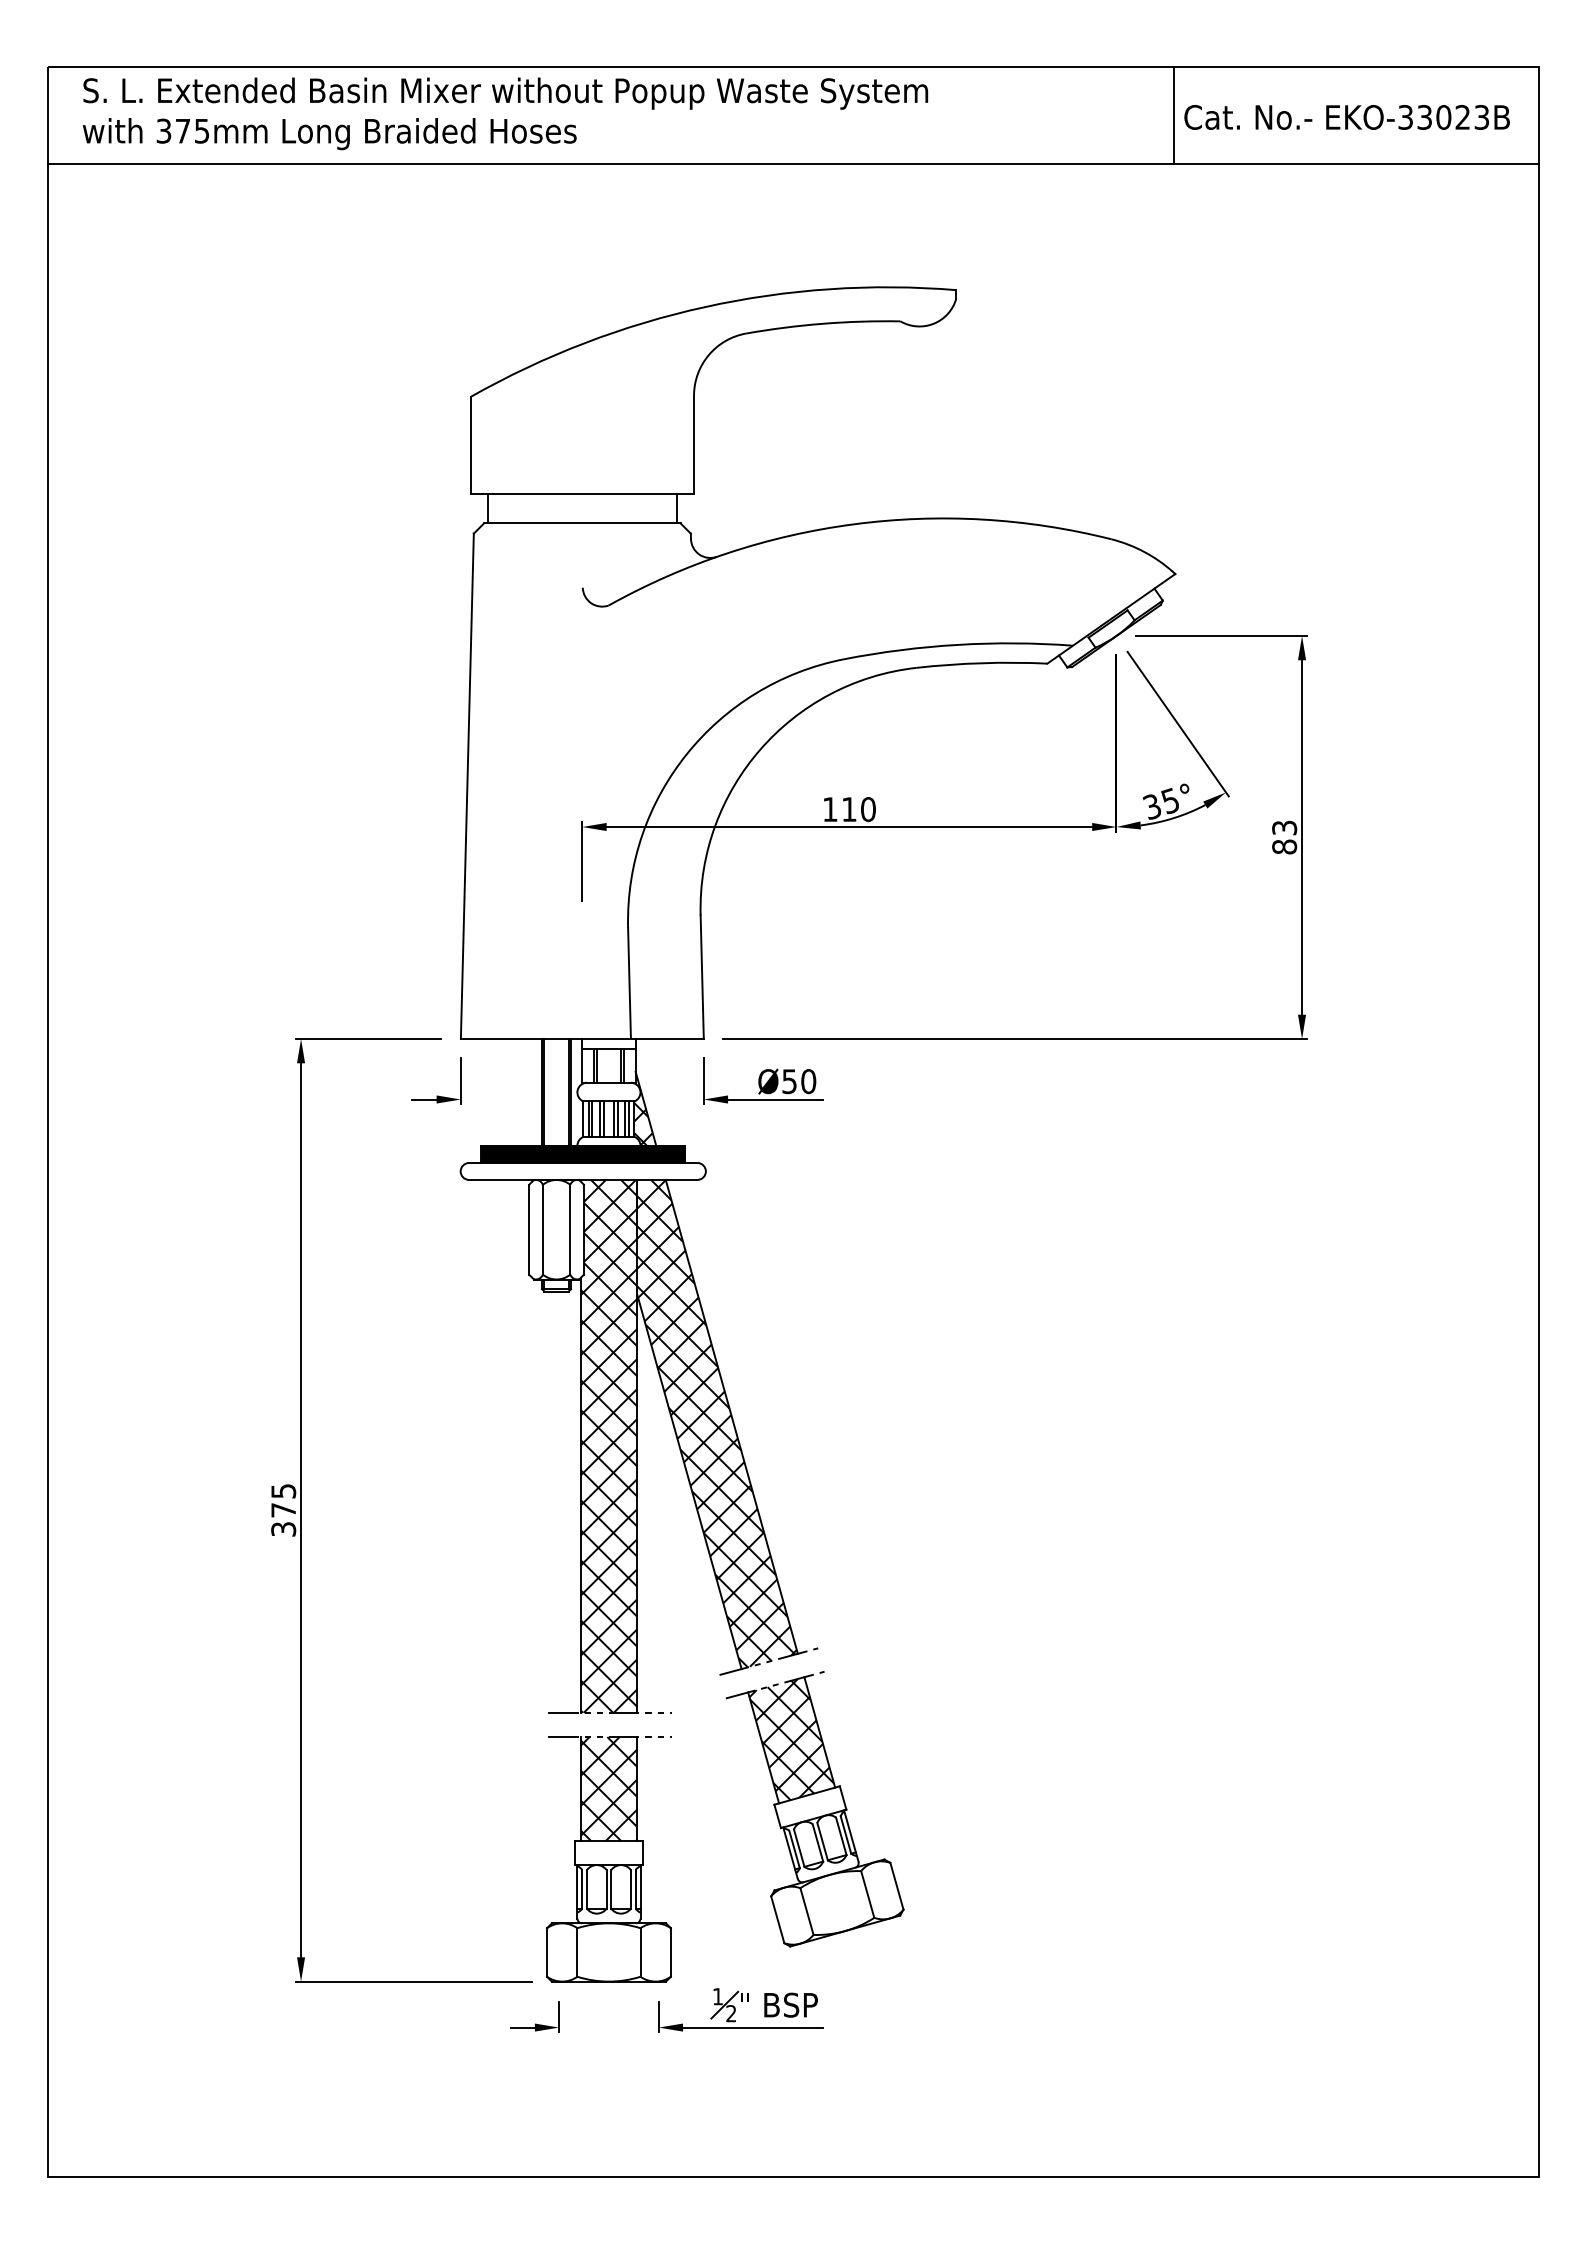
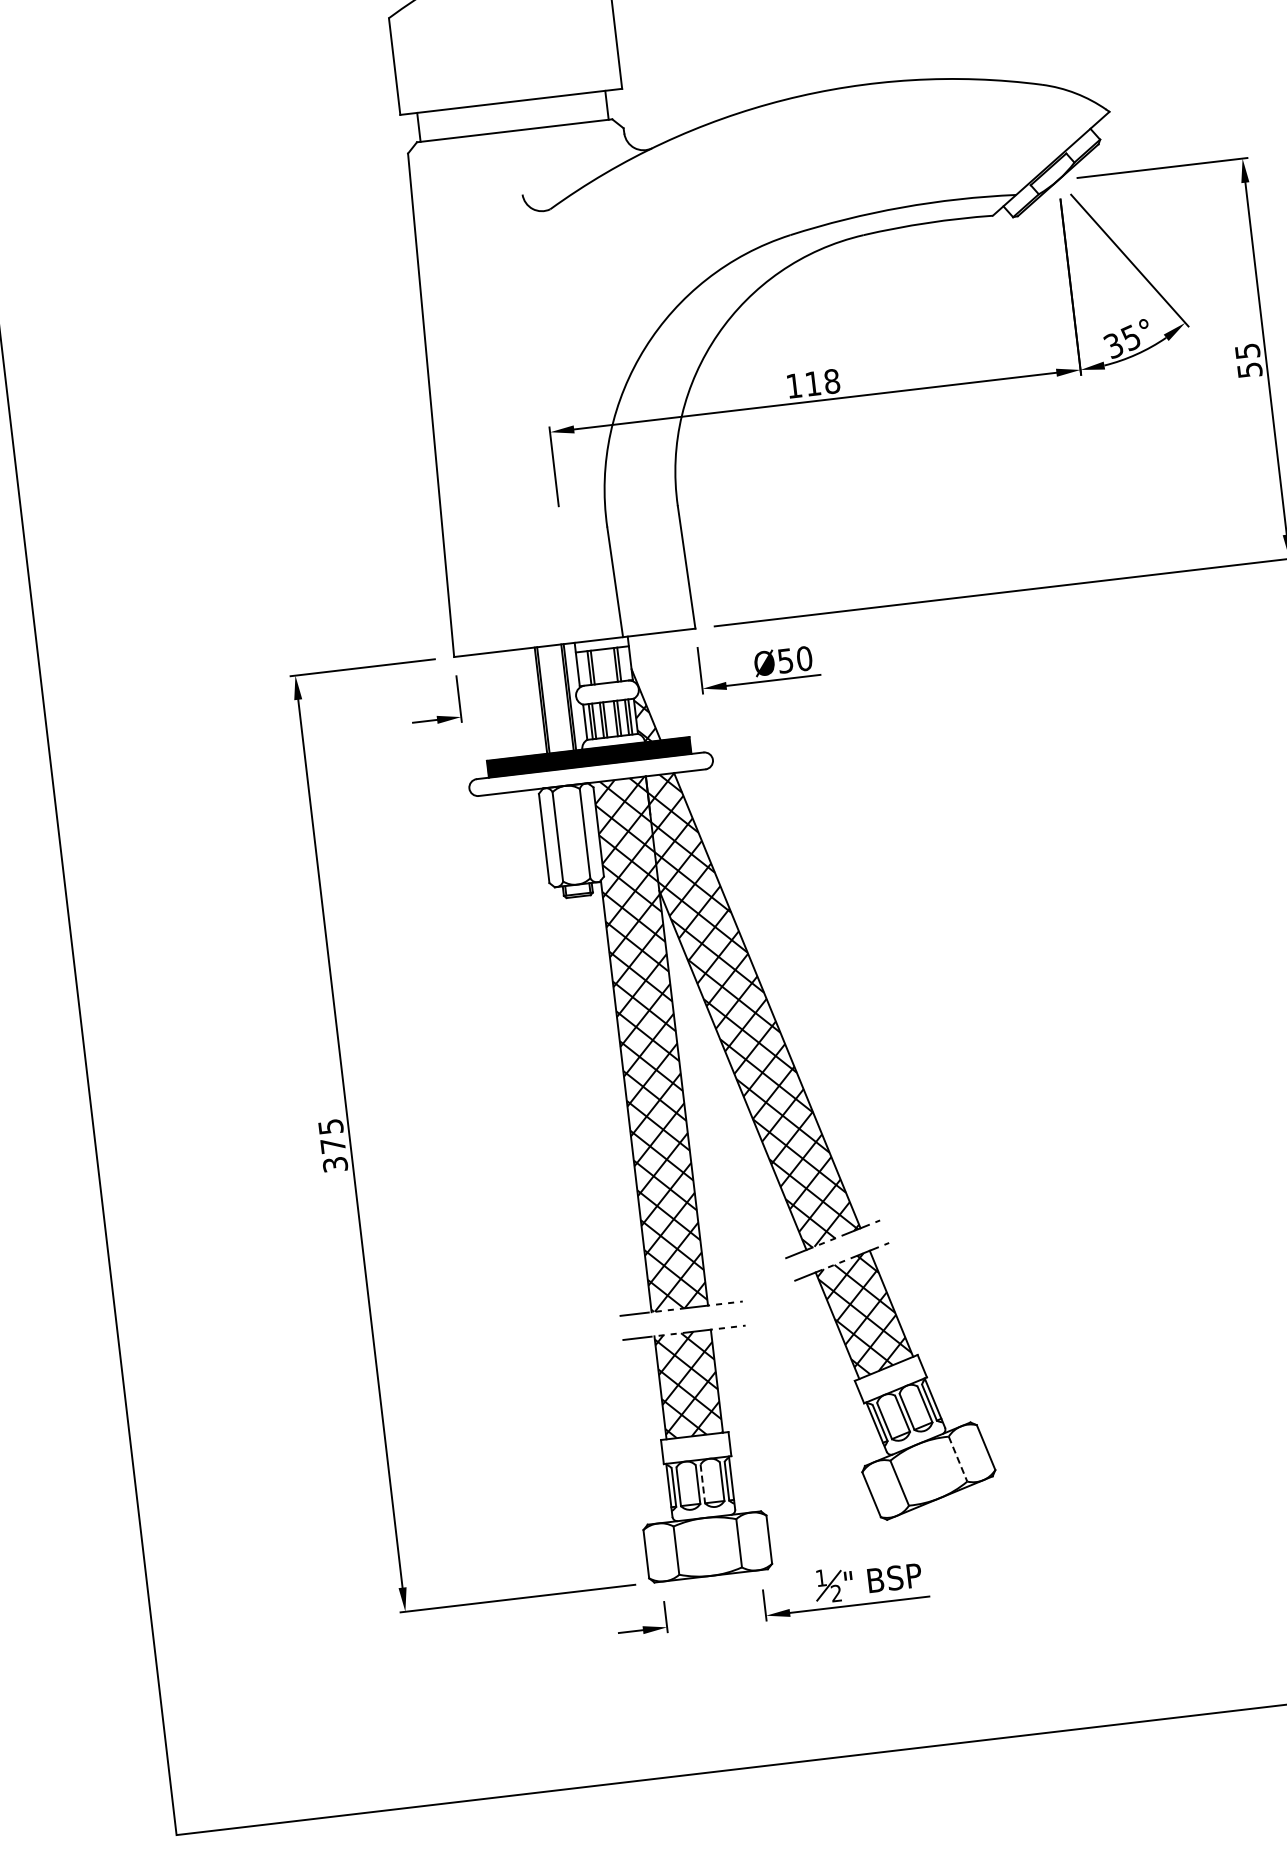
text: (868, 809) -> (832, 381), 110 -> 118
text: (1284, 837) -> (1248, 360), 83 -> 55
line: (611, 1889) -> (702, 1484), solid -> dashed
line: (867, 1894) -> (957, 1459), solid -> dashed

